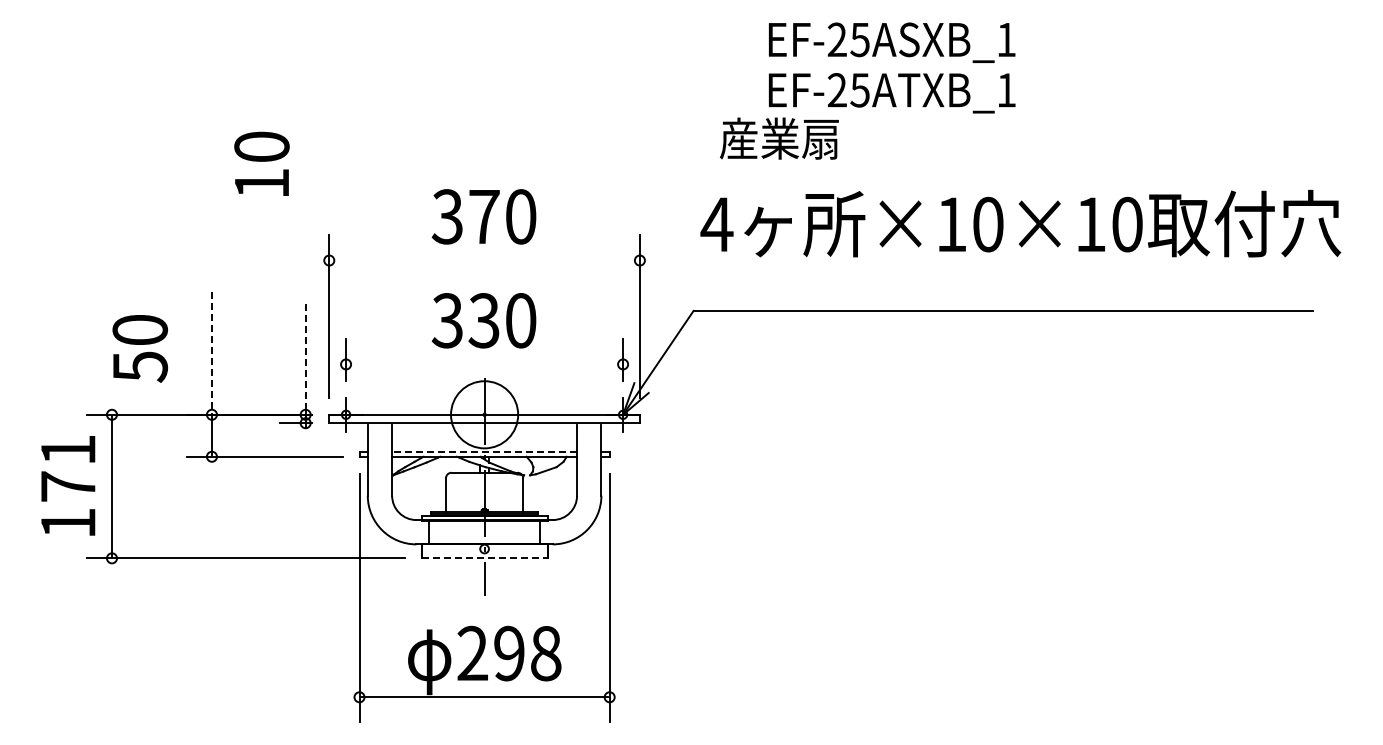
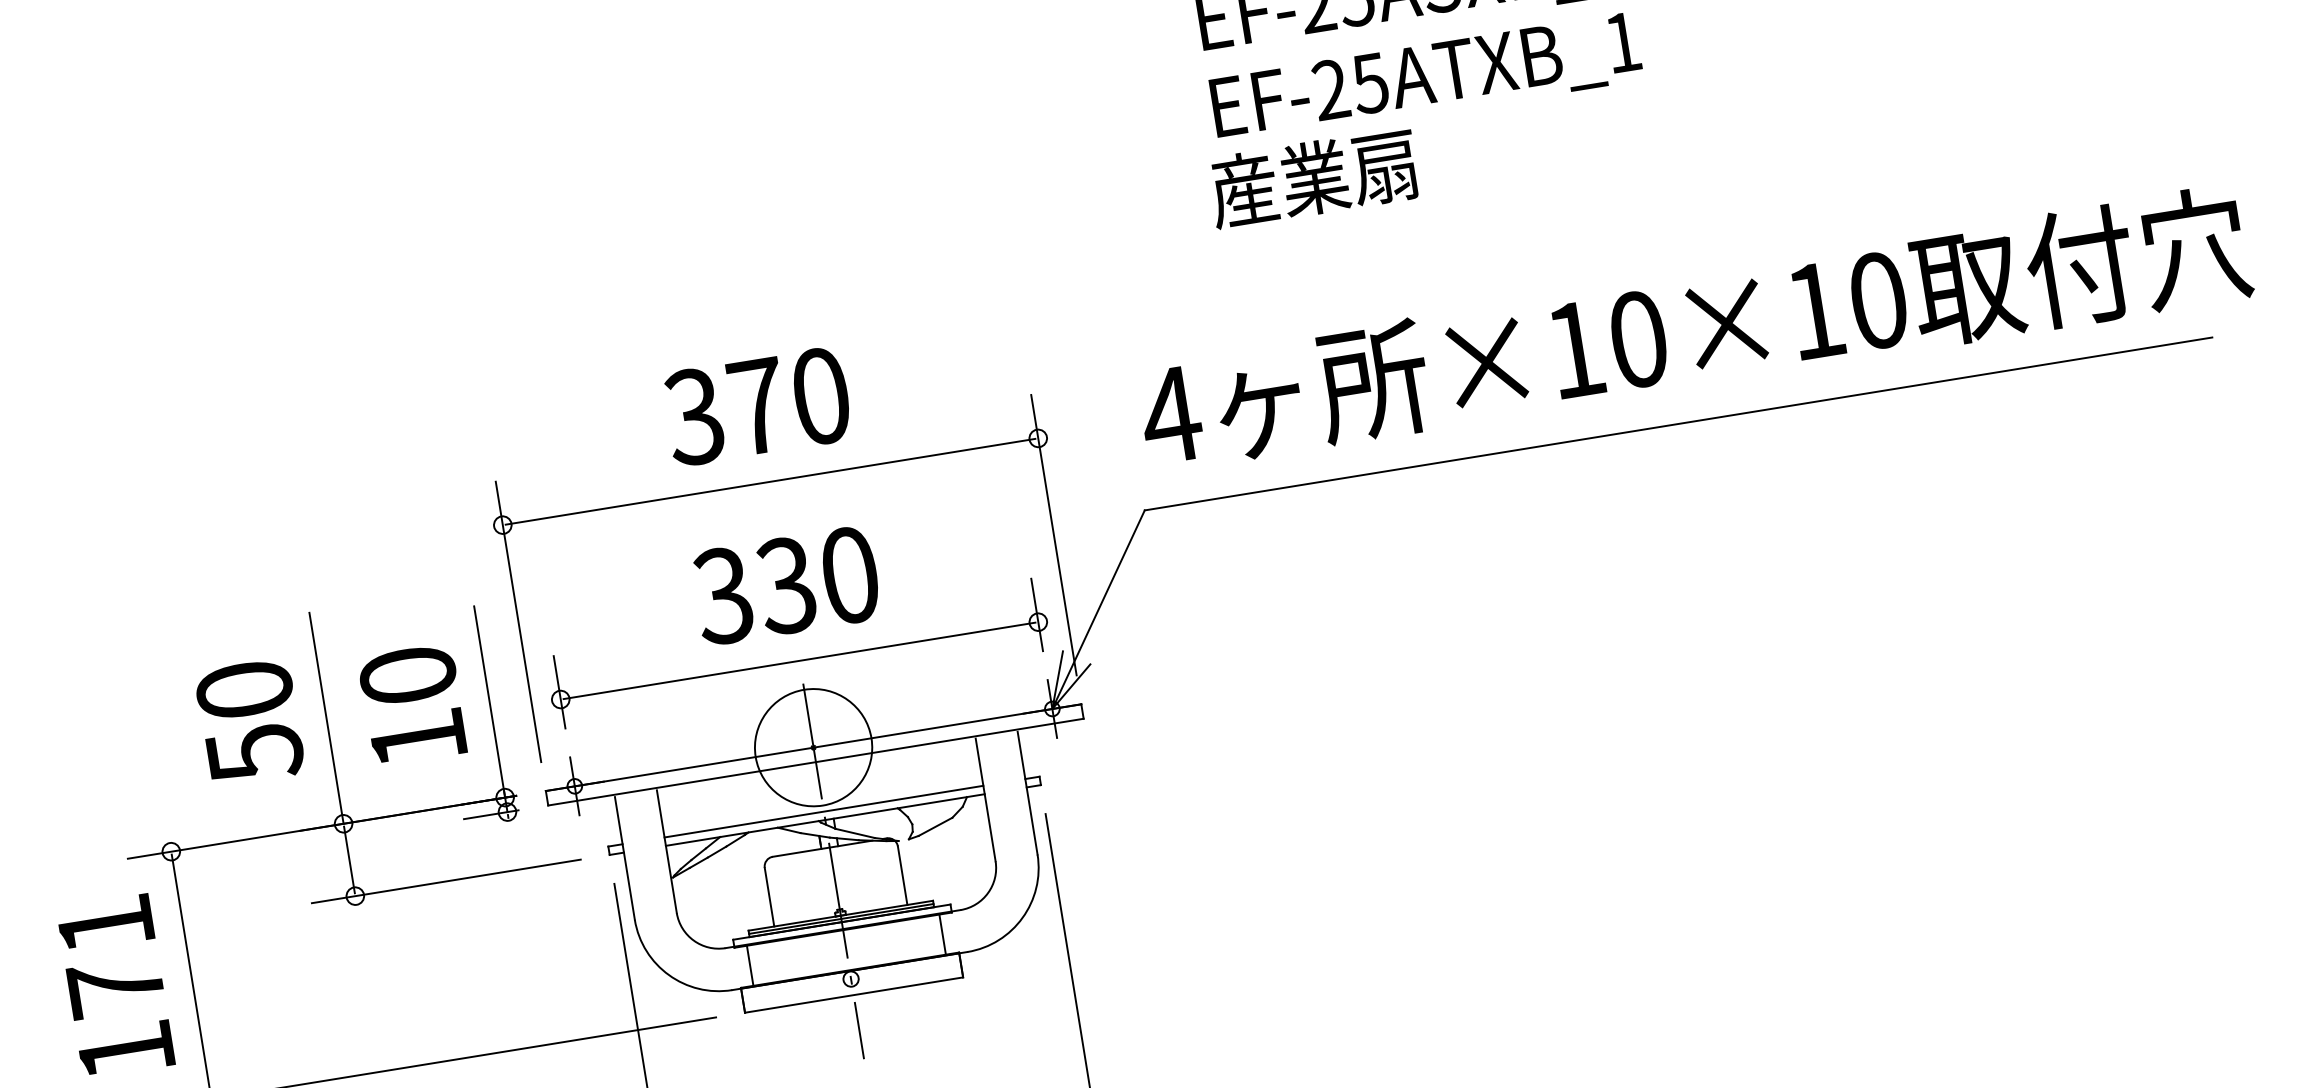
text: (779, 138) -> (1313, 177), moved
text: (261, 163) -> (411, 704), moved
text: (1020, 223) -> (1693, 328), moved
line: (484, 260) -> (770, 481), added
text: (139, 348) -> (248, 721), moved
line: (211, 354) -> (325, 719), dashed -> solid
line: (305, 359) -> (489, 702), dashed -> solid
line: (484, 364) -> (799, 660), added
line: (484, 451) -> (823, 810), dashed -> solid
line: (485, 558) -> (855, 995), dashed -> solid

